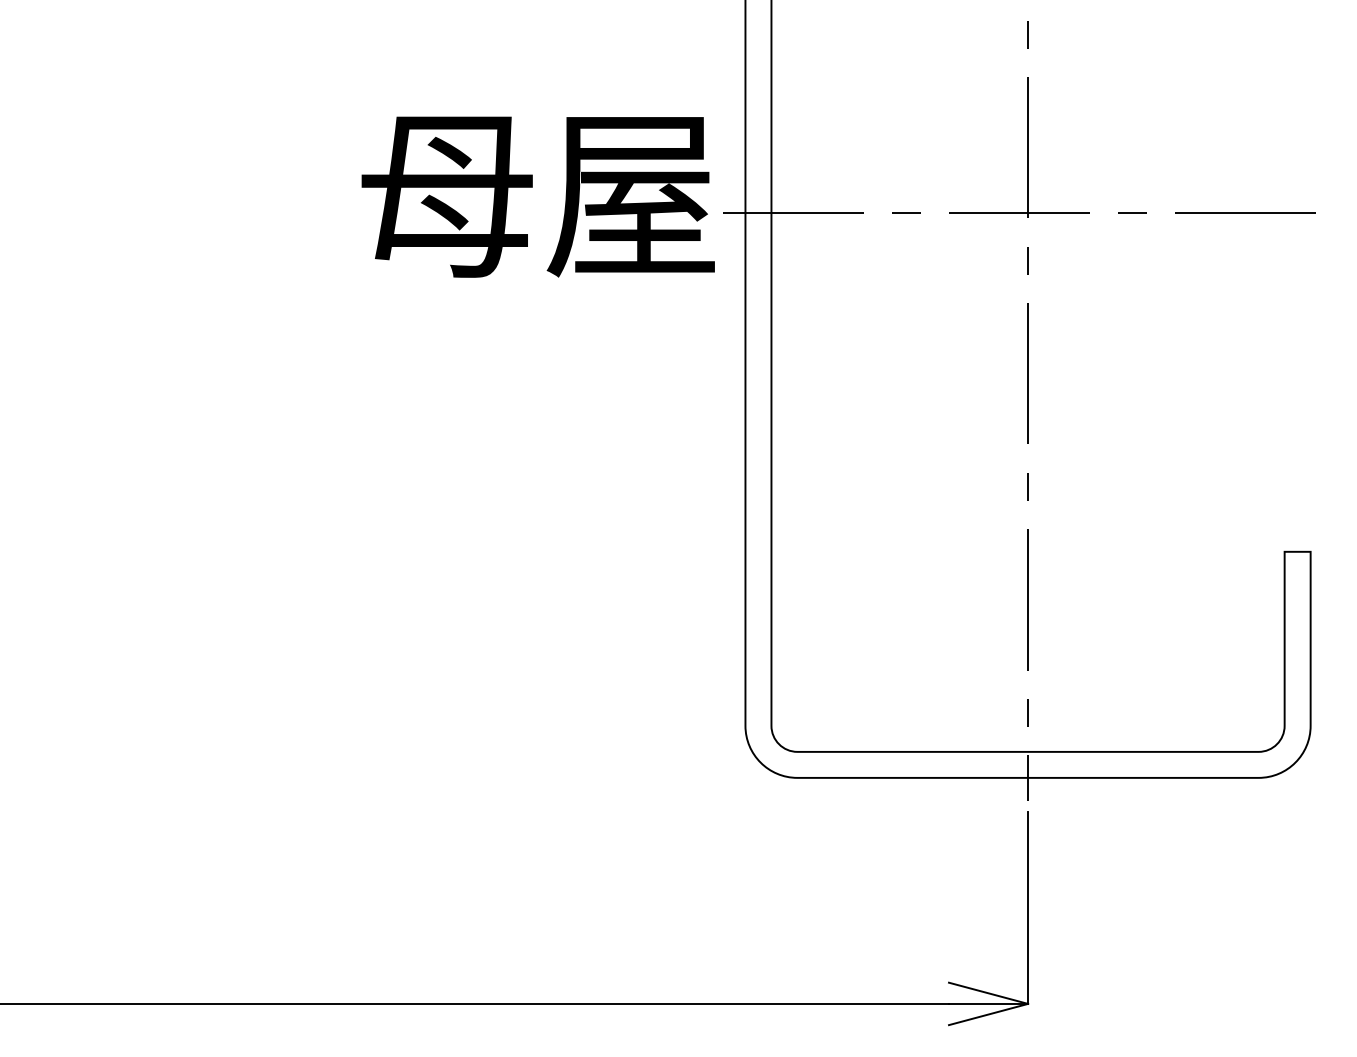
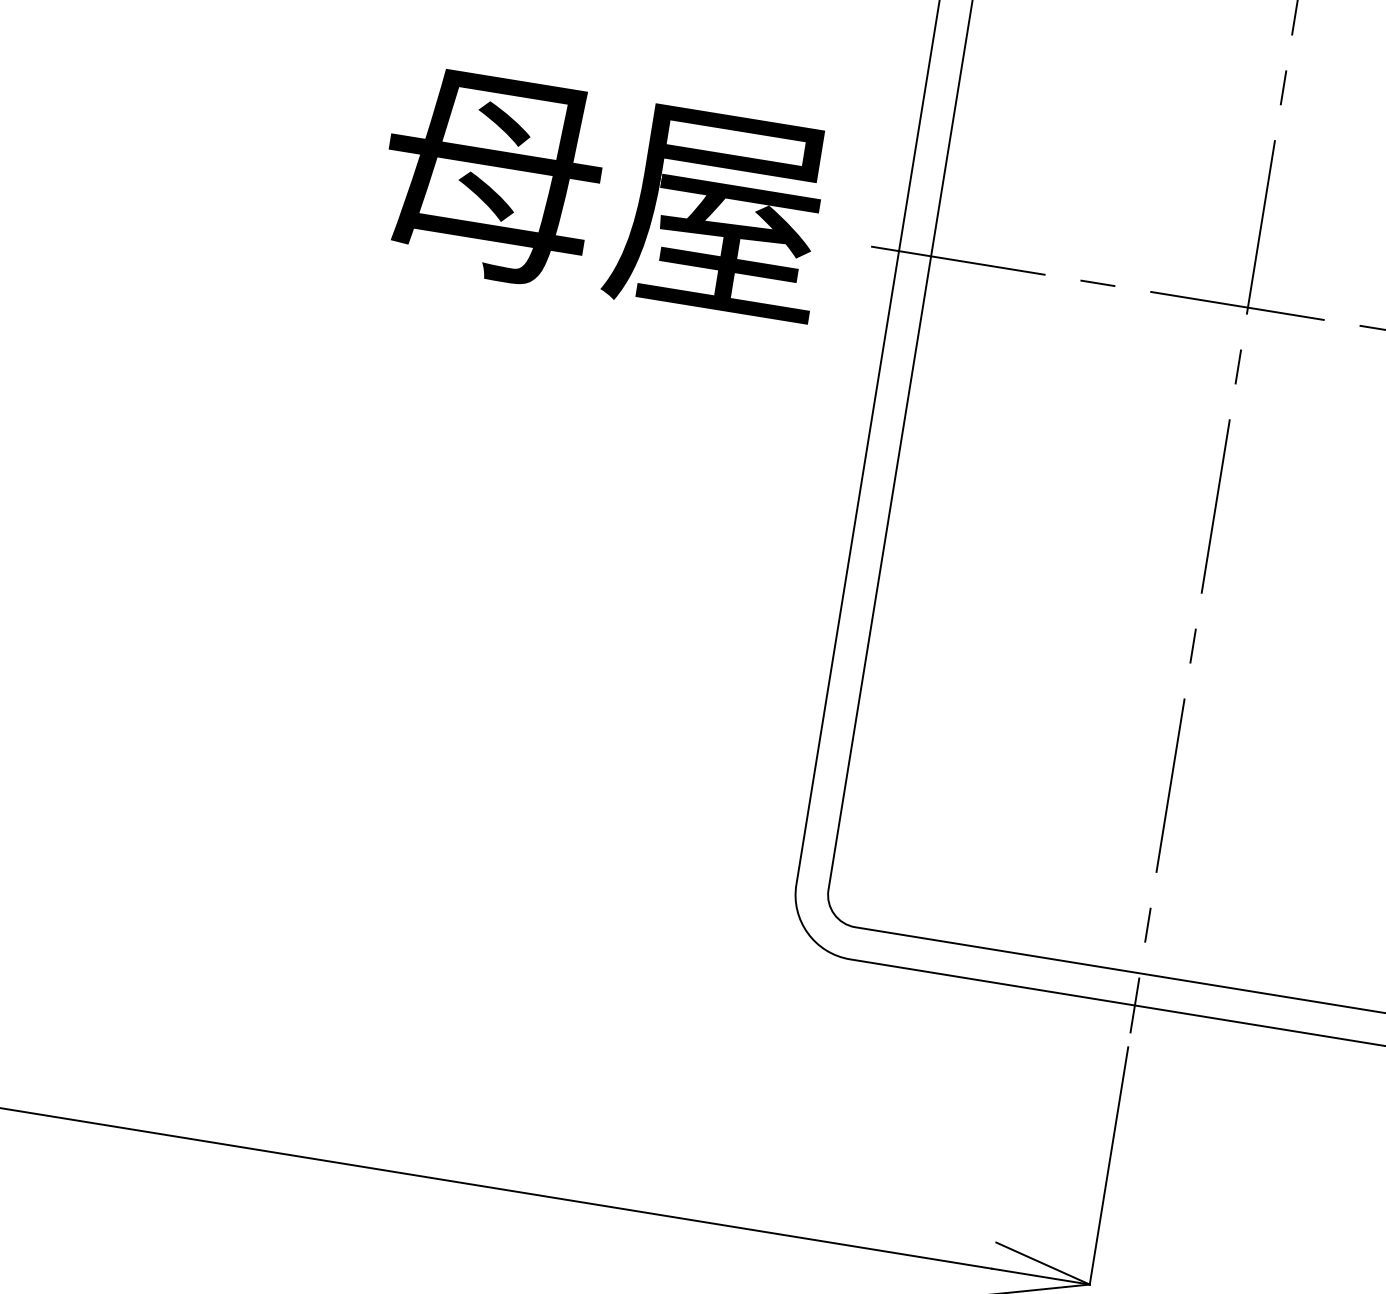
text: (537, 196) -> (603, 195), moved

